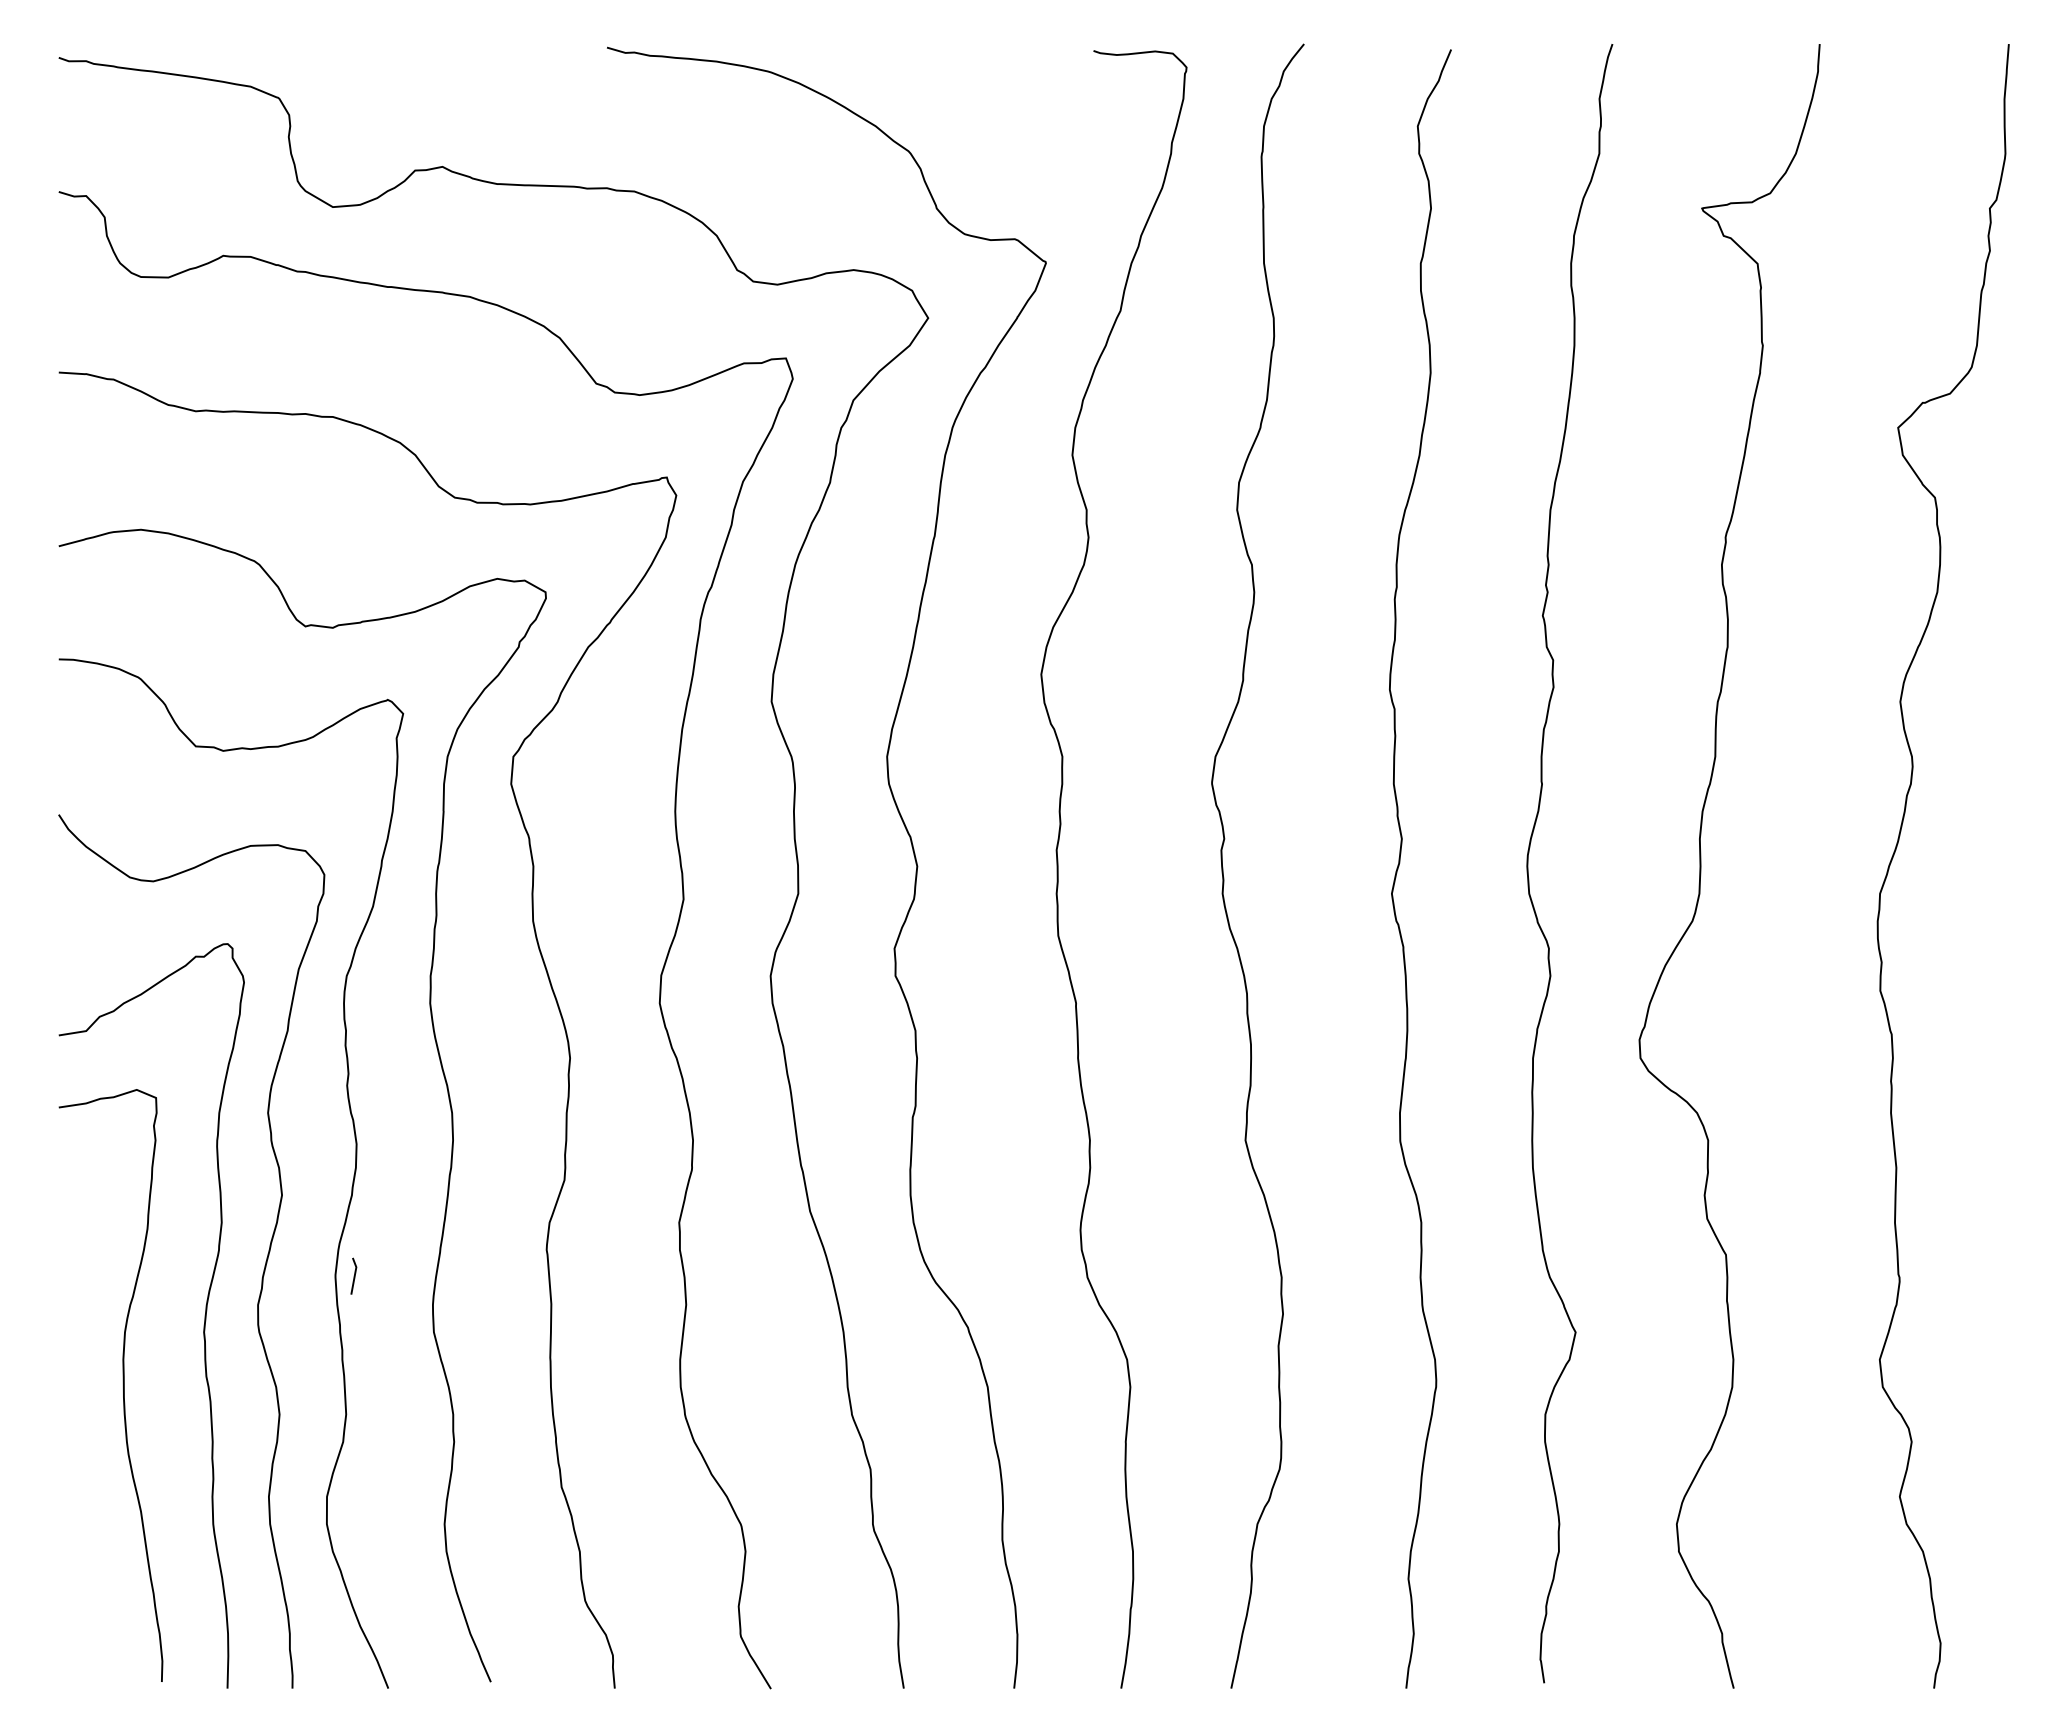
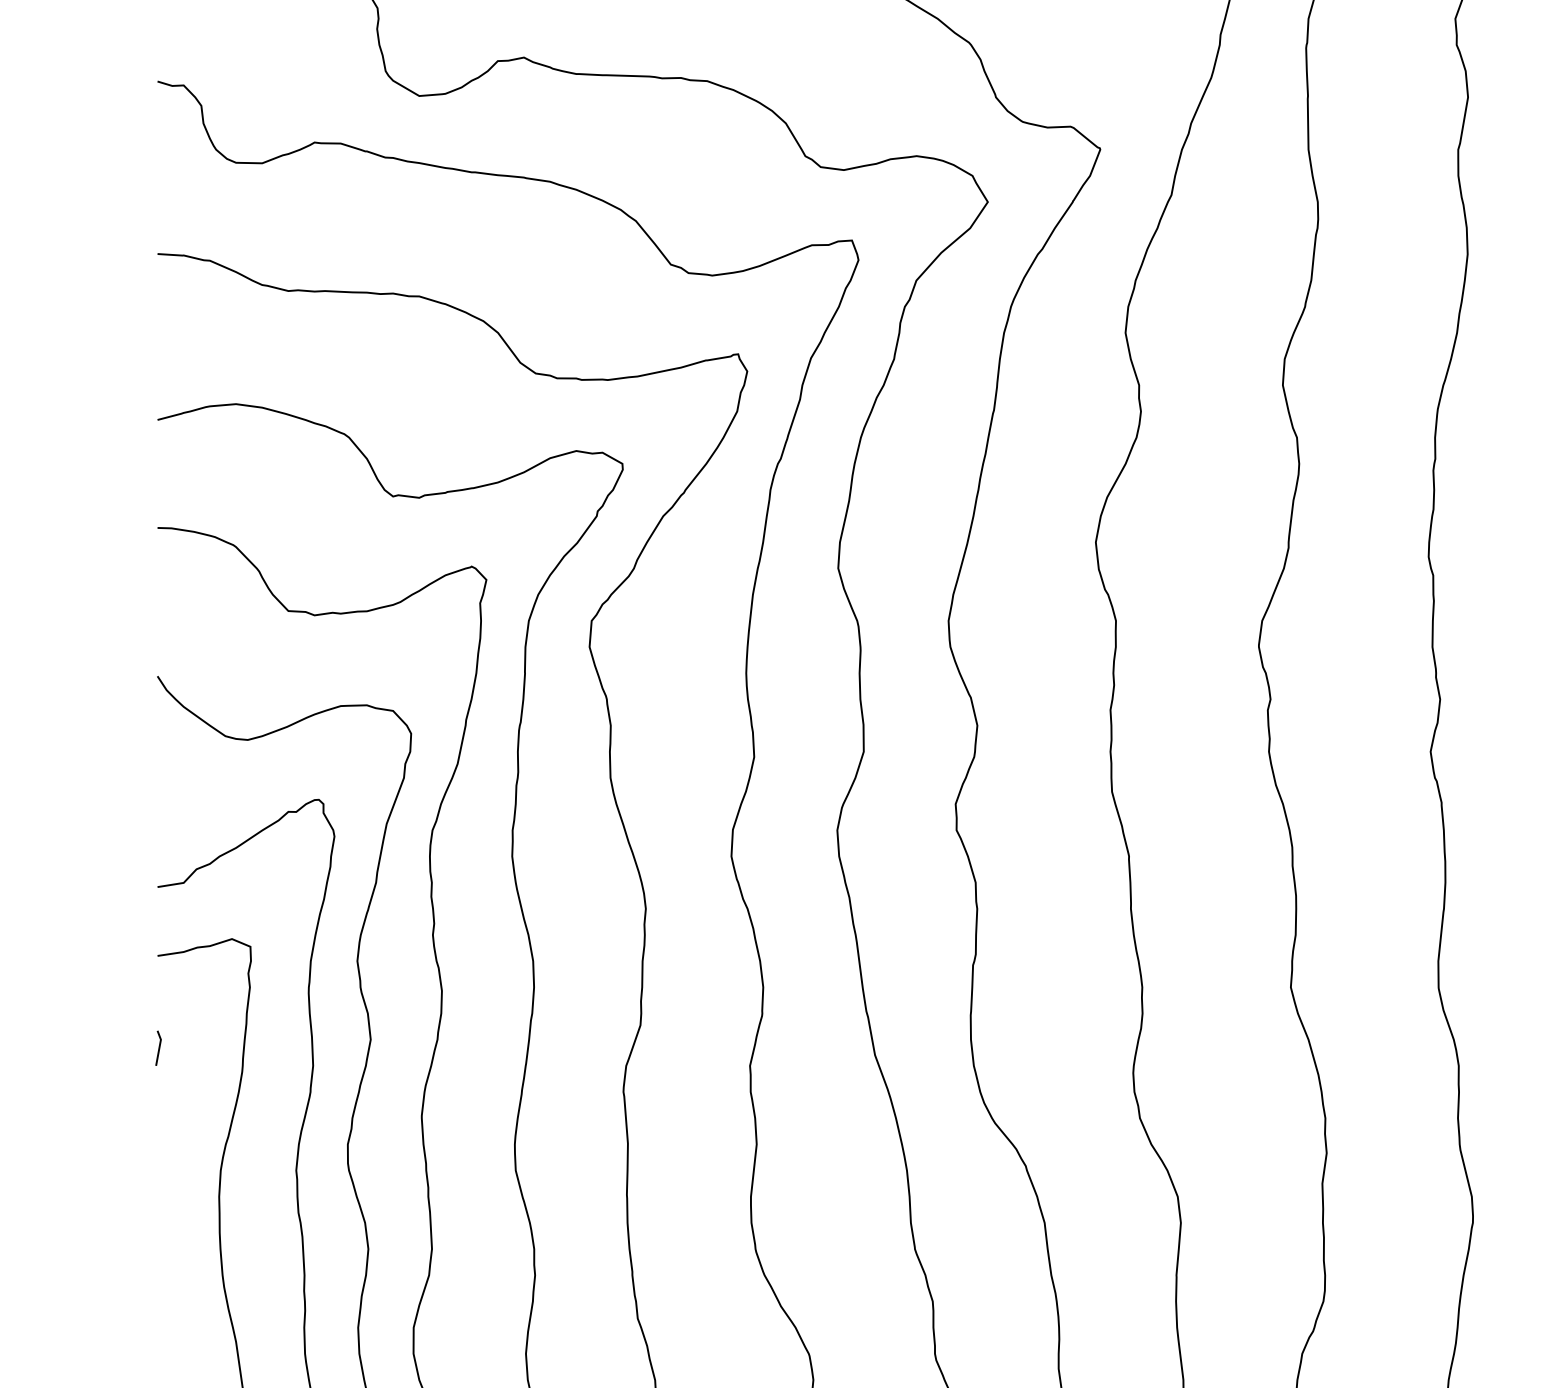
line: (353, 1275) -> (158, 1047), moved

